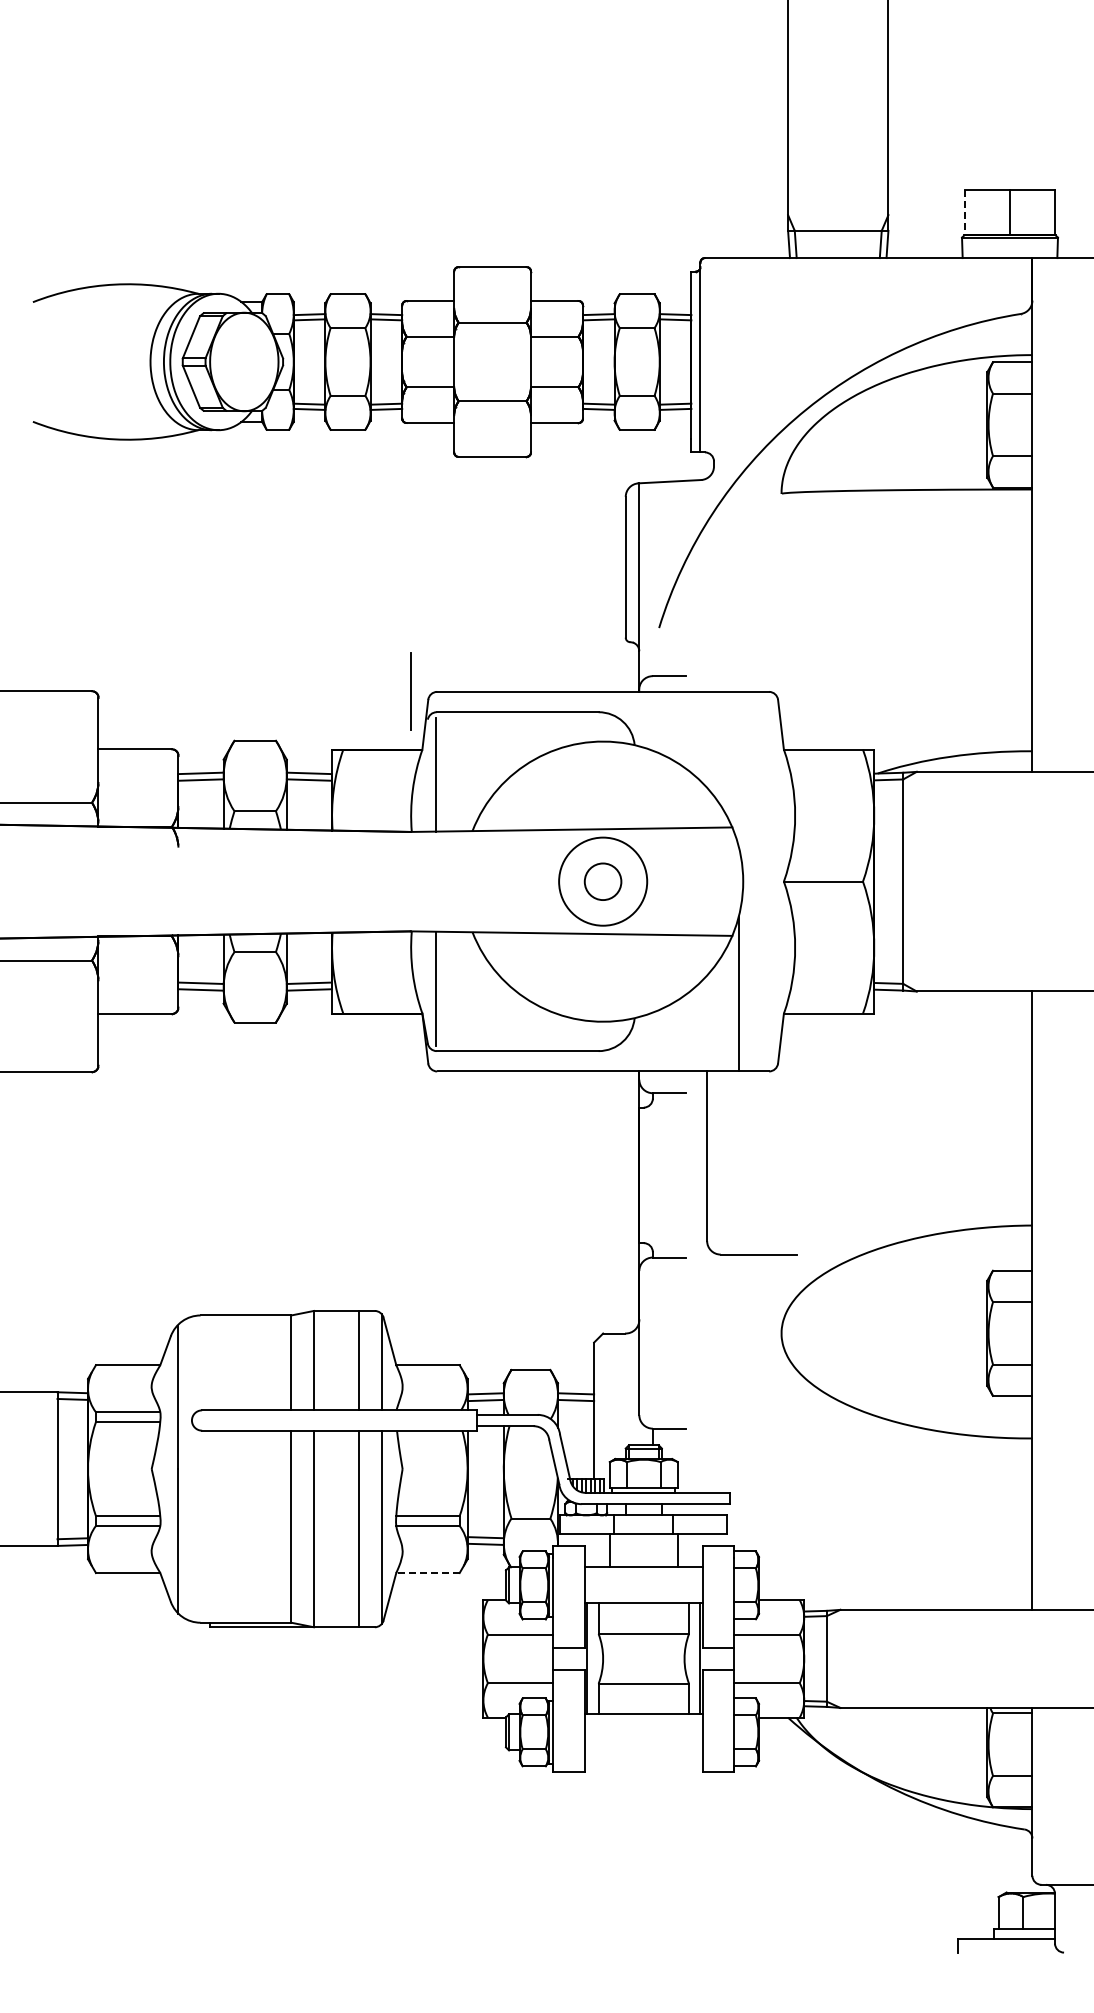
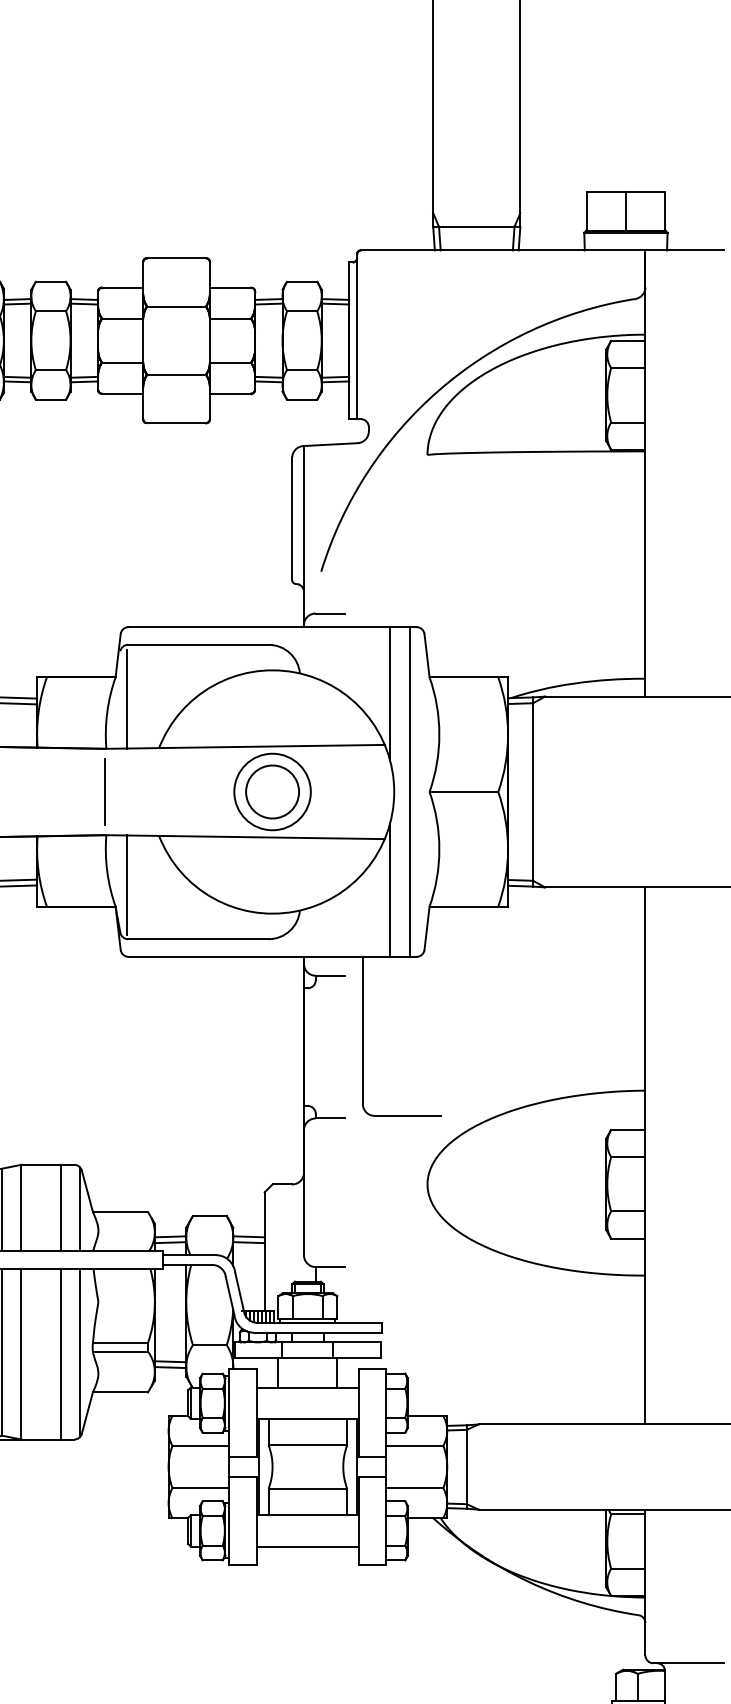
line: (965, 212) -> (587, 210), dashed -> solid
line: (410, 691) -> (105, 791), moved
line: (738, 768) -> (390, 693), added
circle: (602, 881) -> (272, 791), size x1.67
line: (761, 881) -> (410, 791), added
line: (427, 1573) -> (120, 1392), dashed -> solid
line: (643, 1750) -> (307, 1546), added

